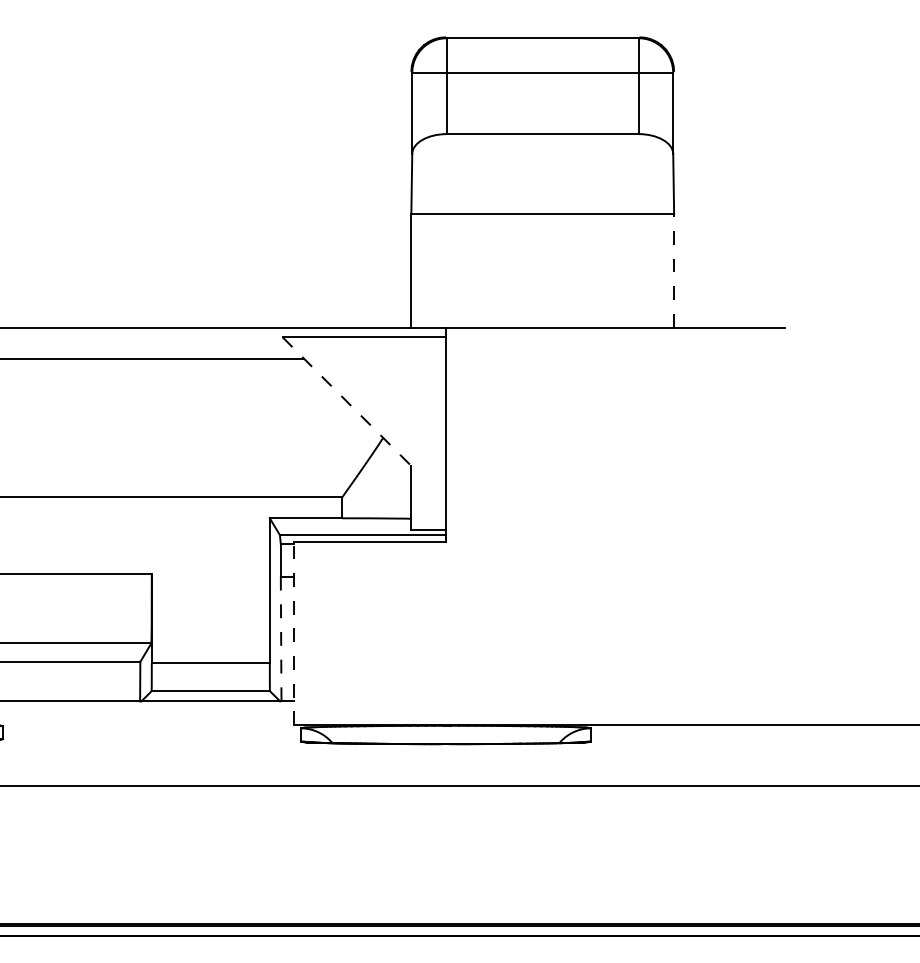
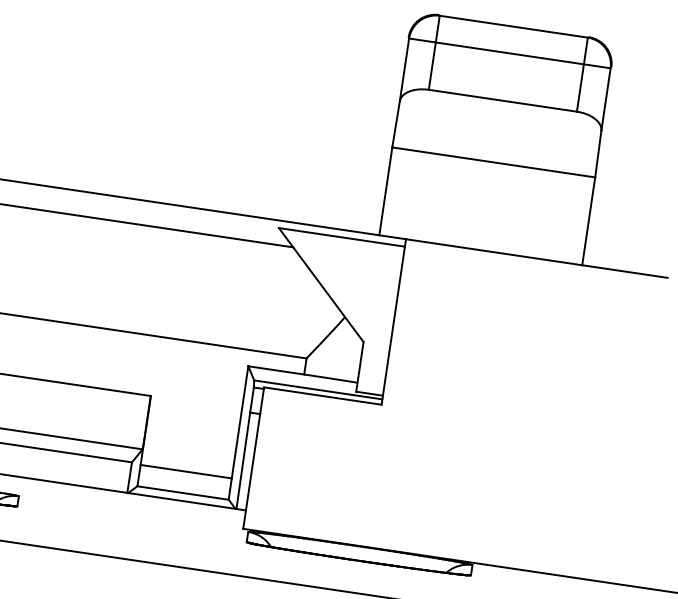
line: (674, 270) -> (589, 221), dashed -> solid
line: (347, 401) -> (321, 284), dashed -> solid
line: (293, 633) -> (253, 457), dashed -> solid
line: (281, 639) -> (243, 461), dashed -> solid

